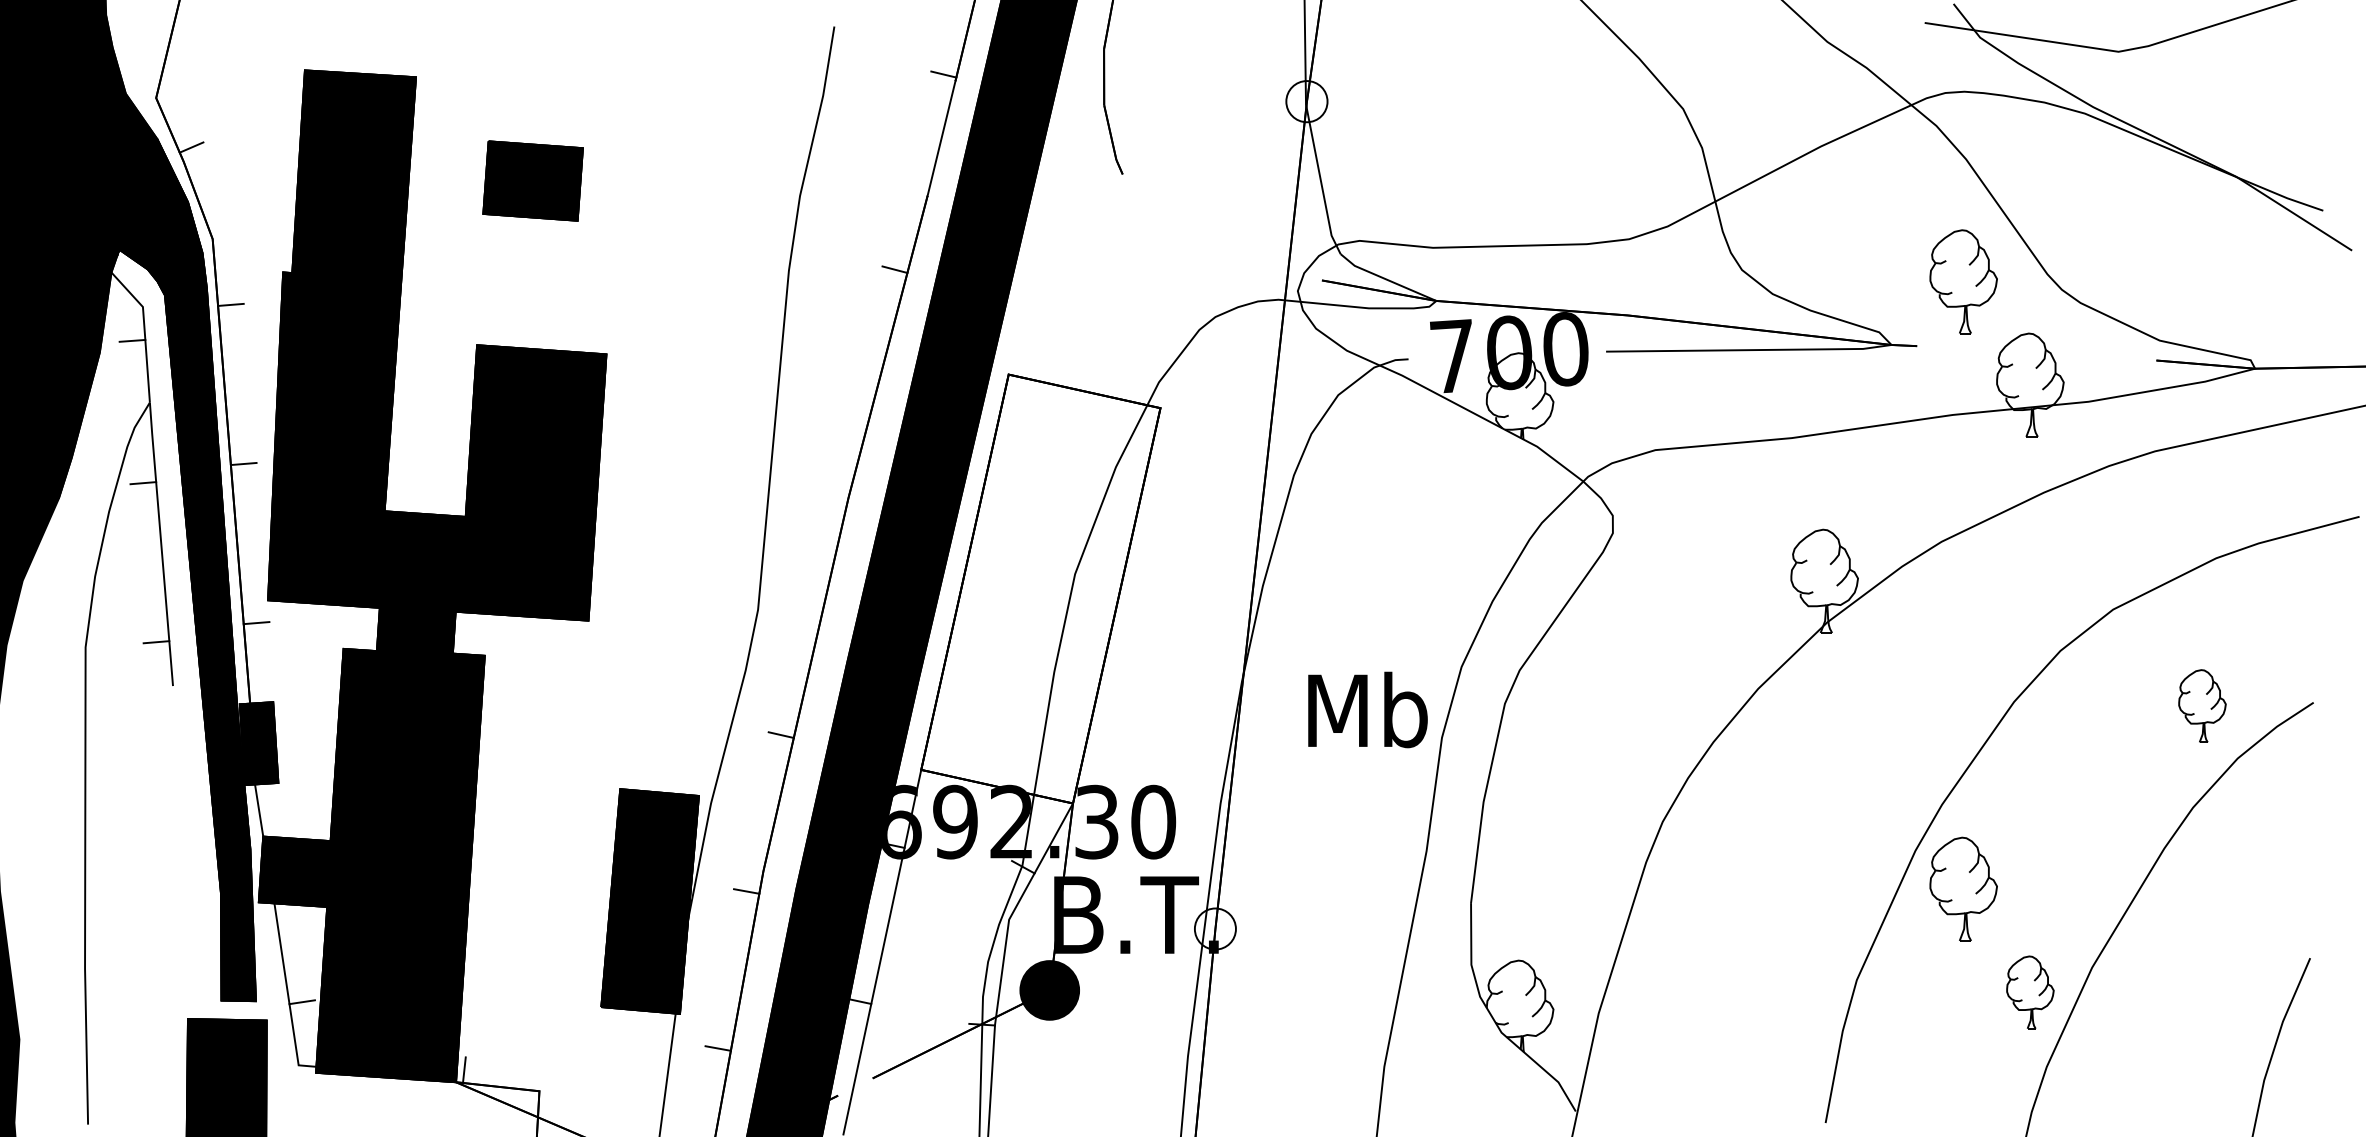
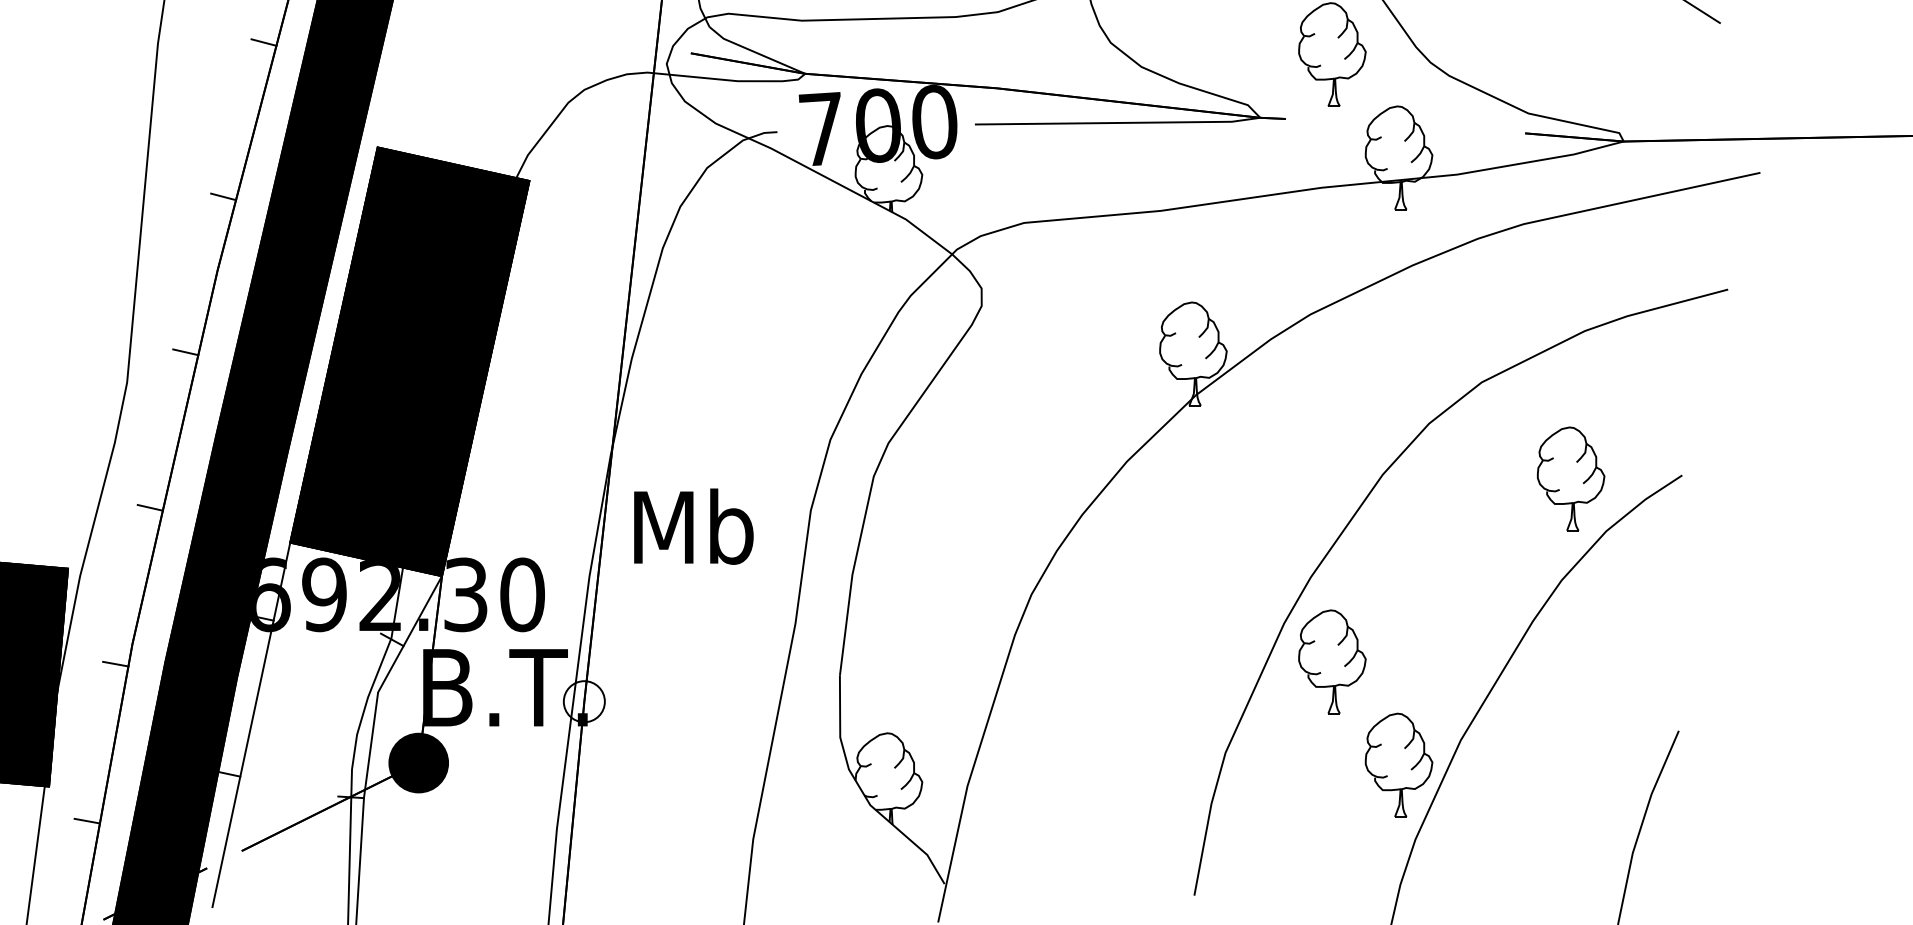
line: (854, 423) -> (223, 196), added
line: (816, 579) -> (185, 352), added
fill: (1040, 588) -> (409, 361), added
part: (2202, 705) -> (1571, 478), size x1.43
text: (1367, 709) -> (693, 526), moved
part: (2030, 992) -> (1399, 765), size x1.43

